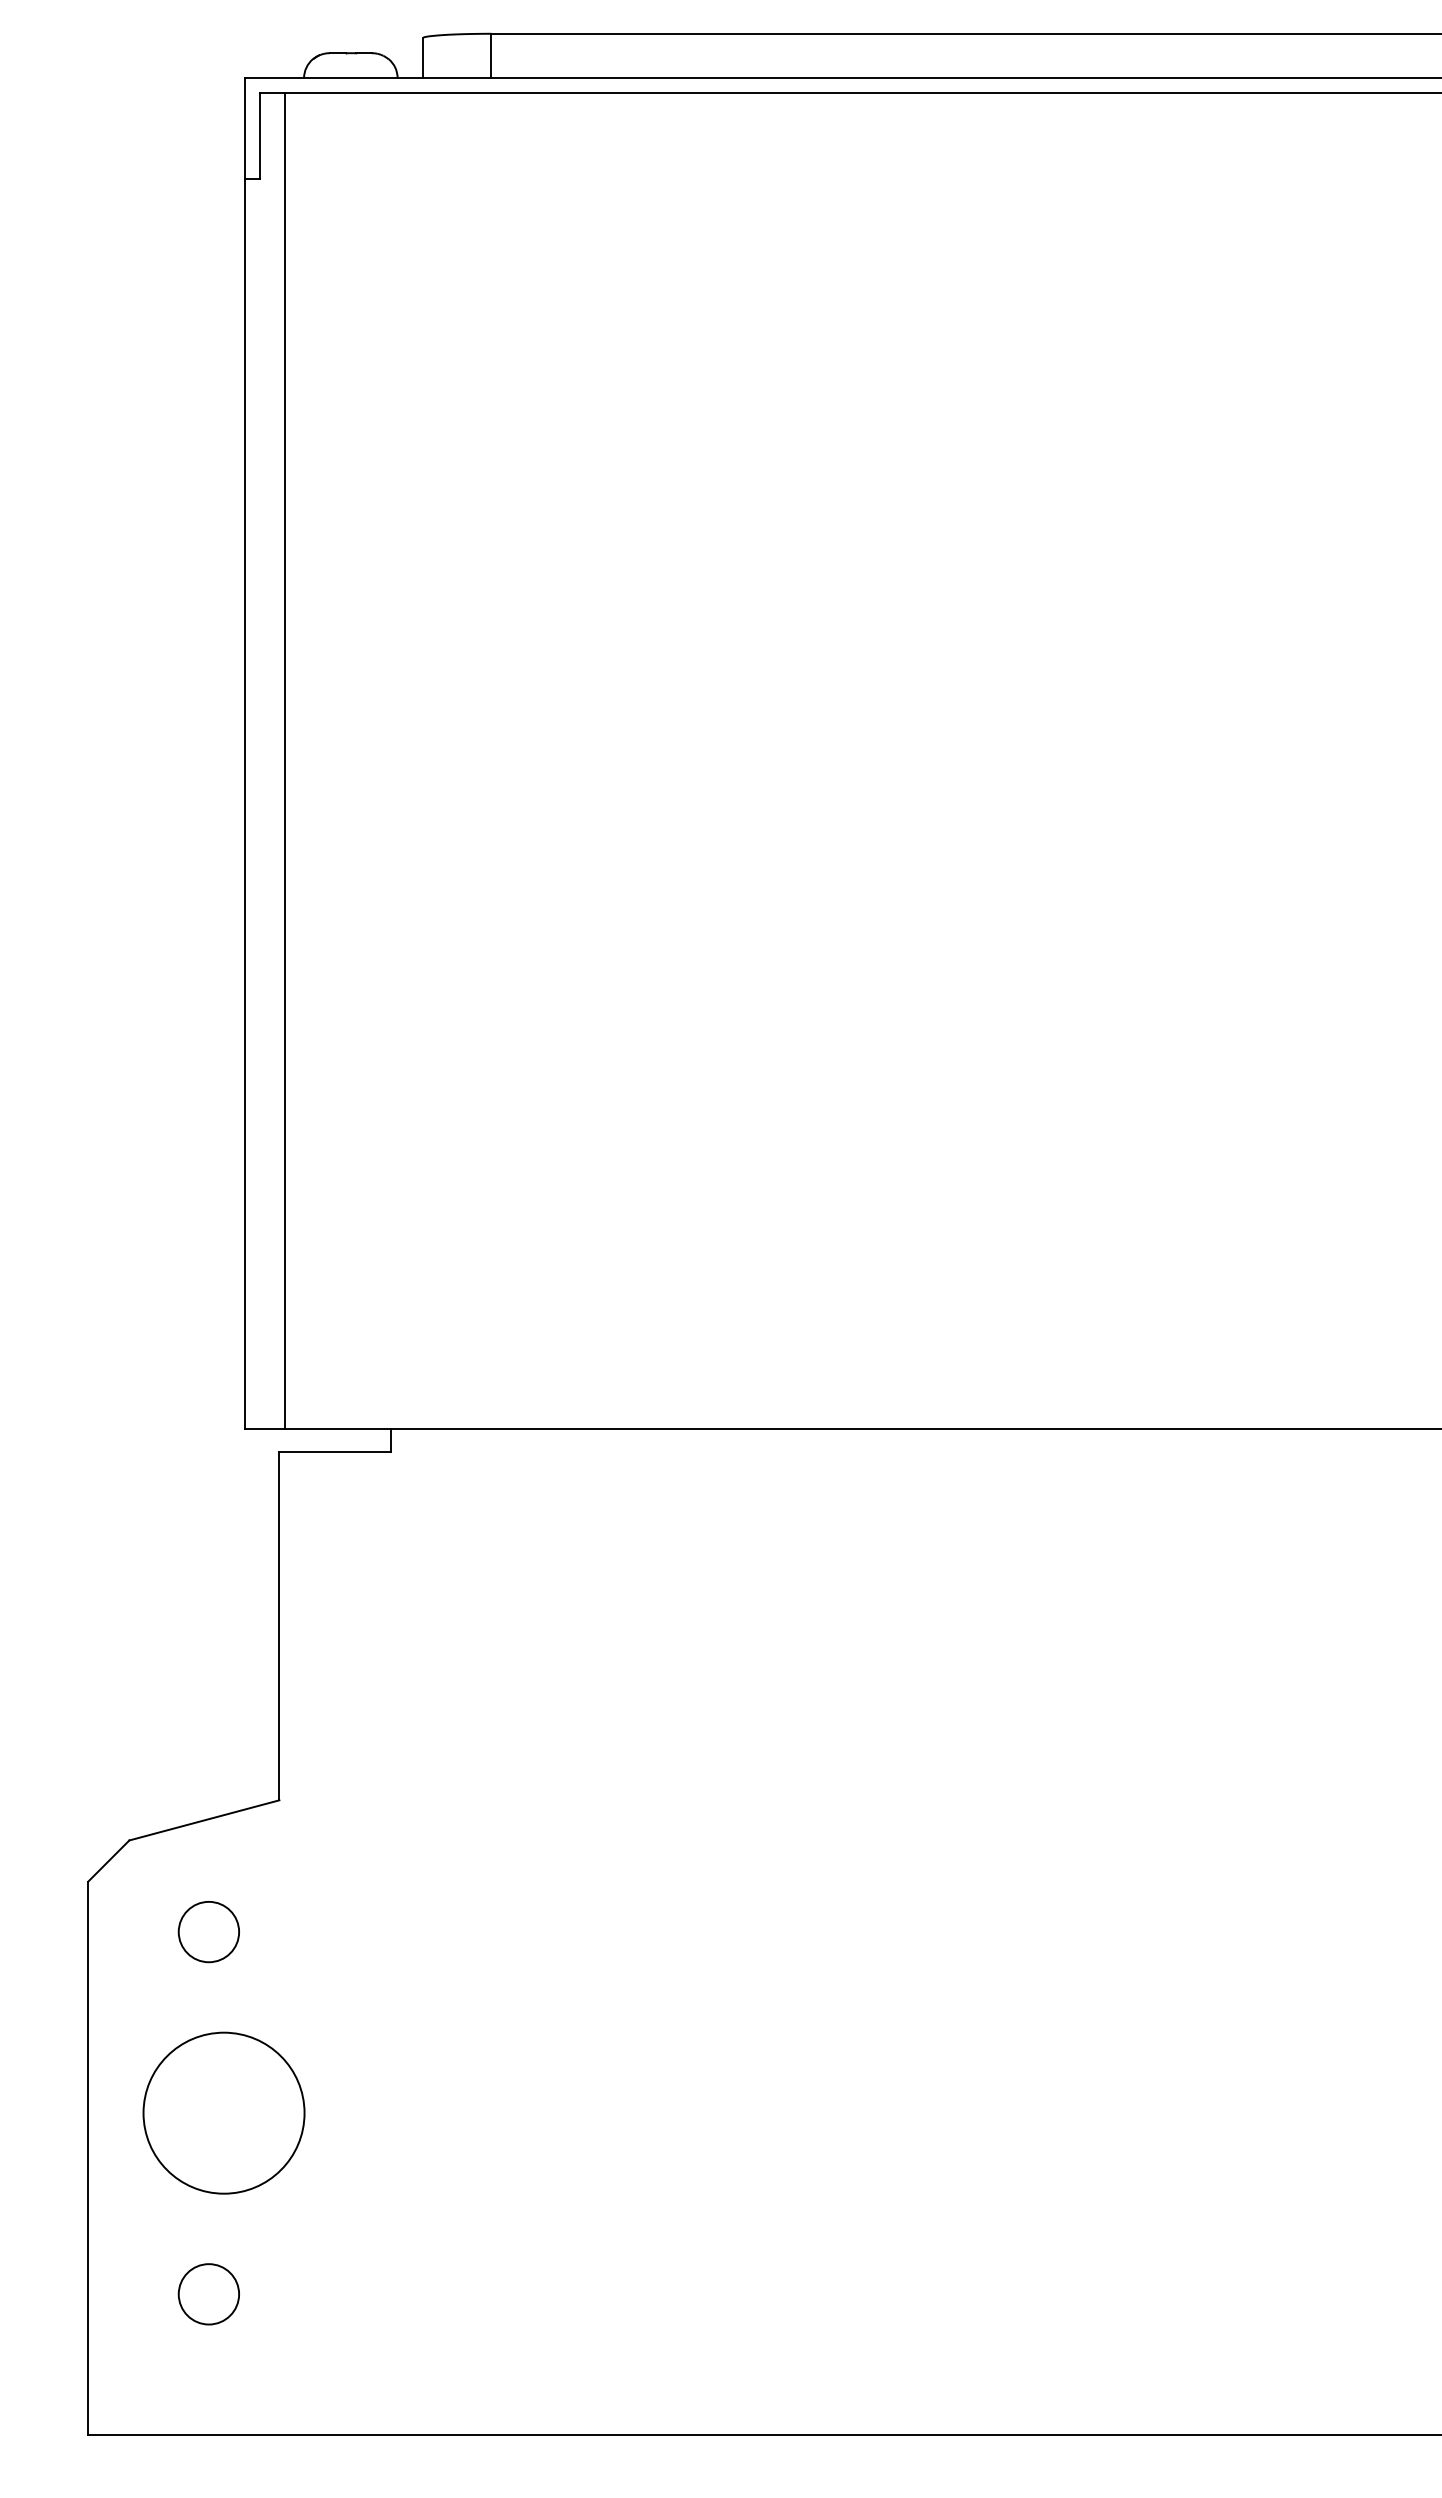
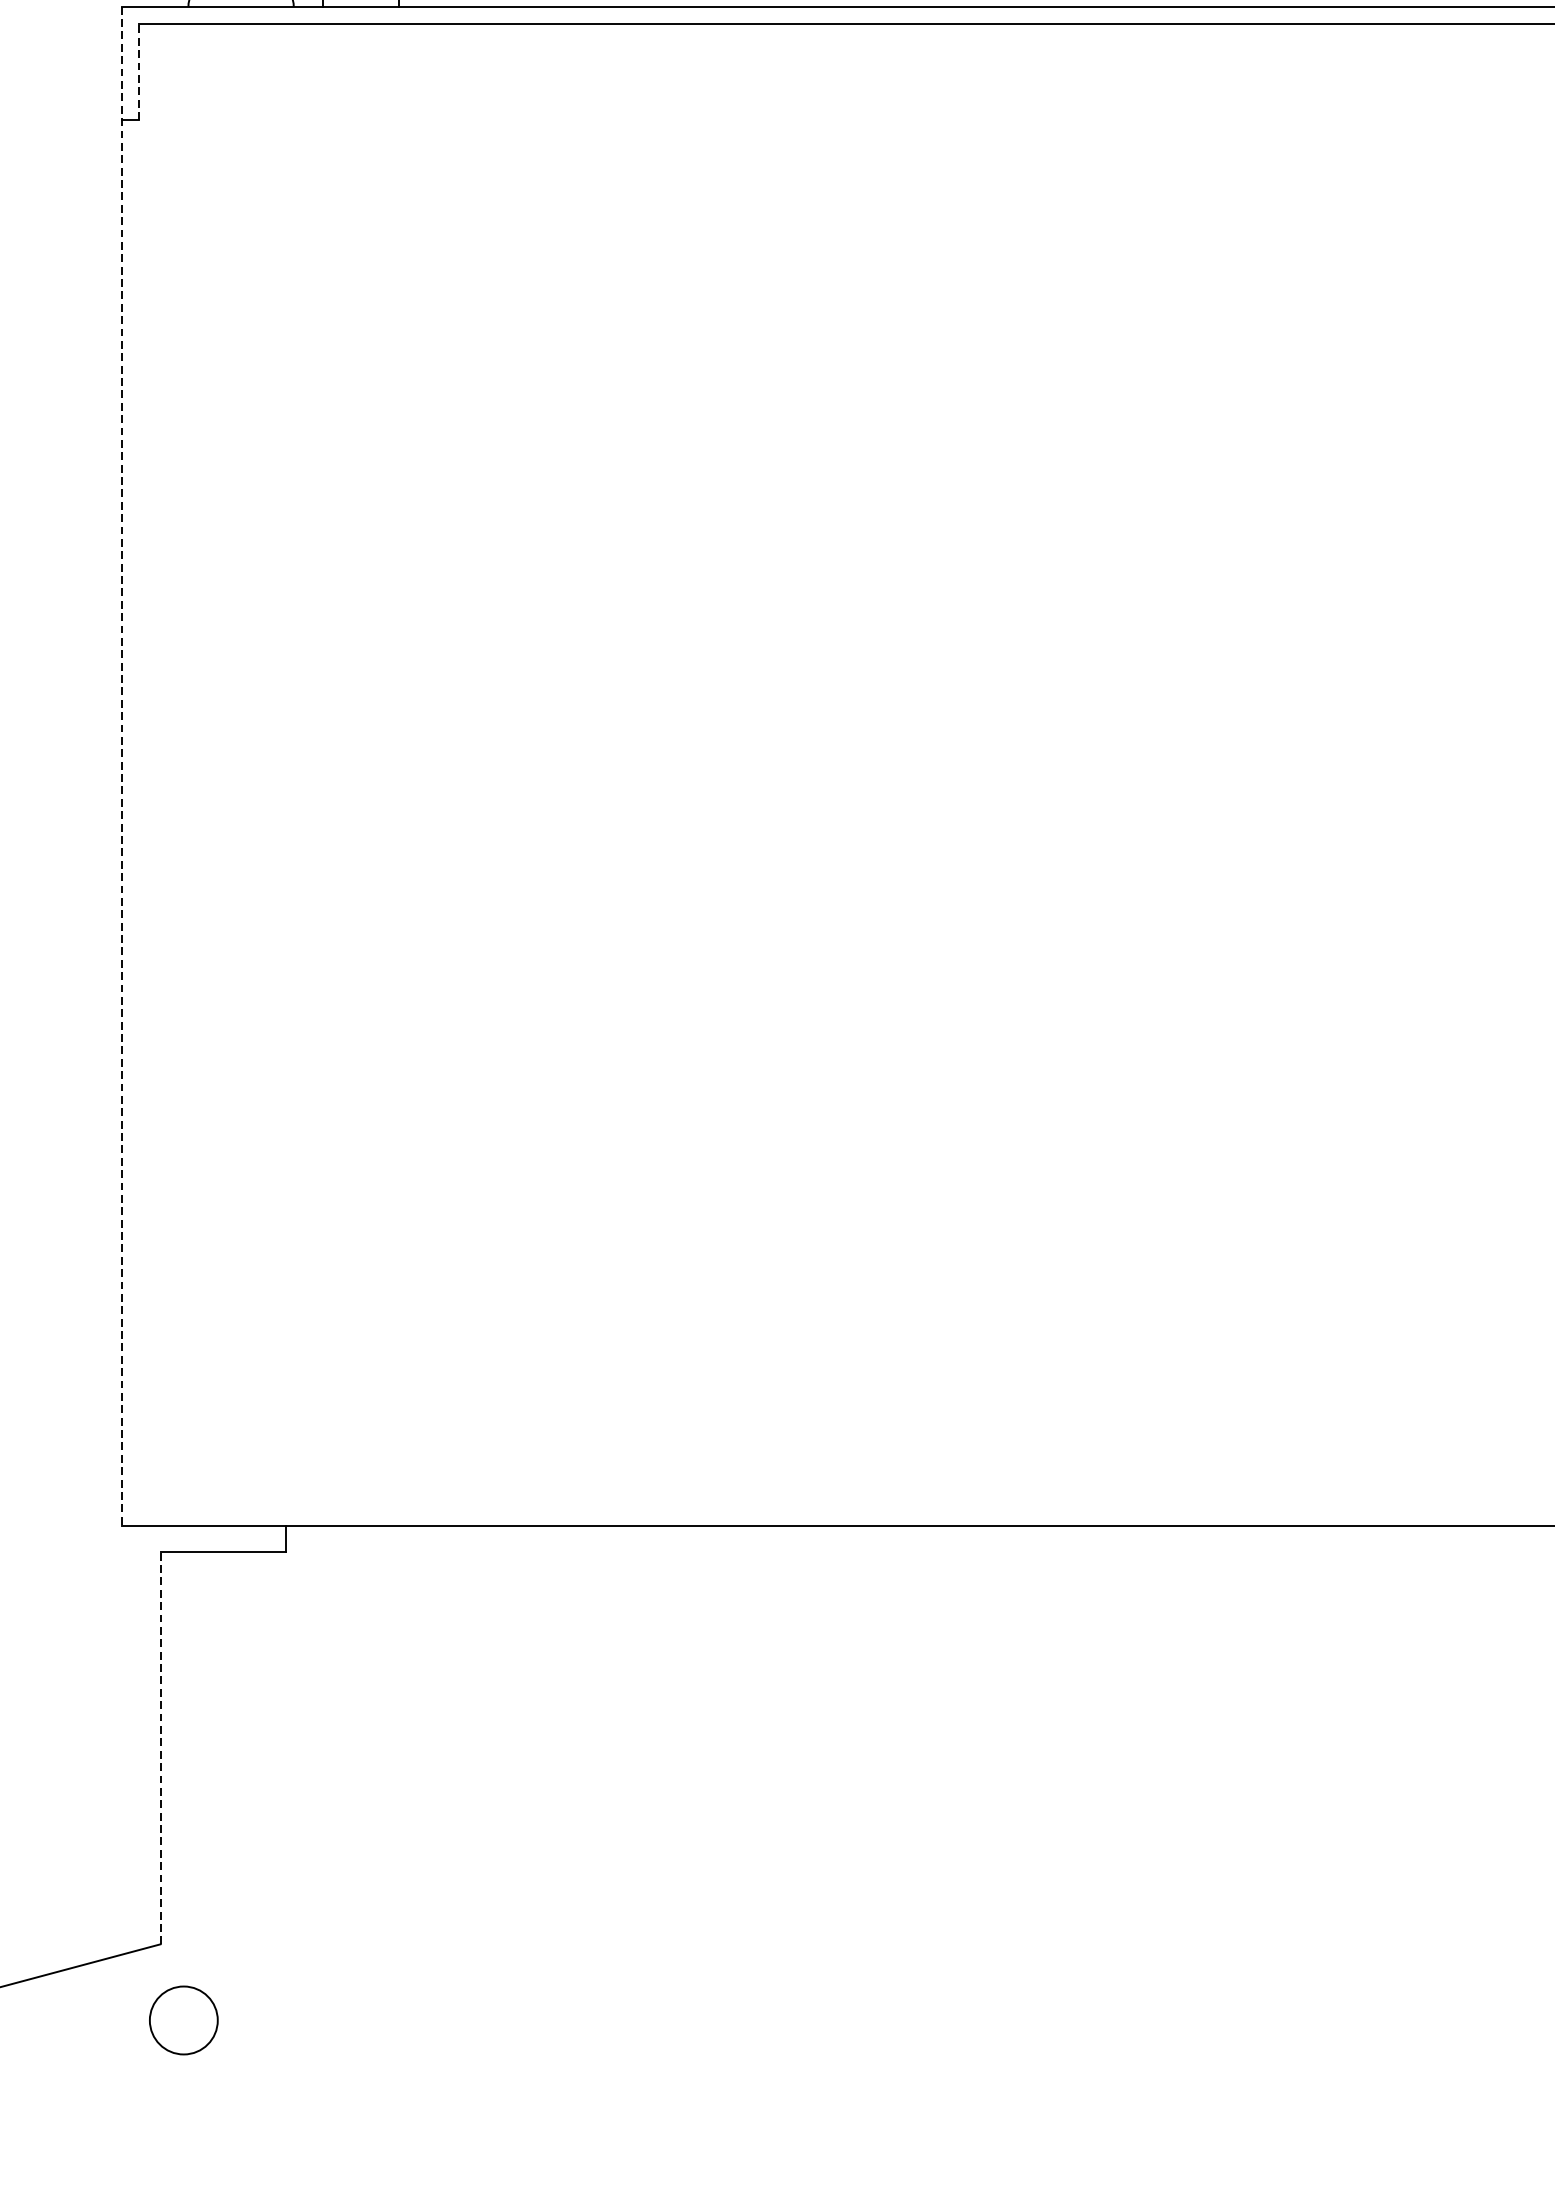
line: (260, 136) -> (139, 72), solid -> dashed
line: (245, 754) -> (122, 767), solid -> dashed
line: (285, 760) -> (167, 774), removed
line: (279, 1625) -> (160, 1747), solid -> dashed
circle: (208, 1932) -> (183, 2020), moved

